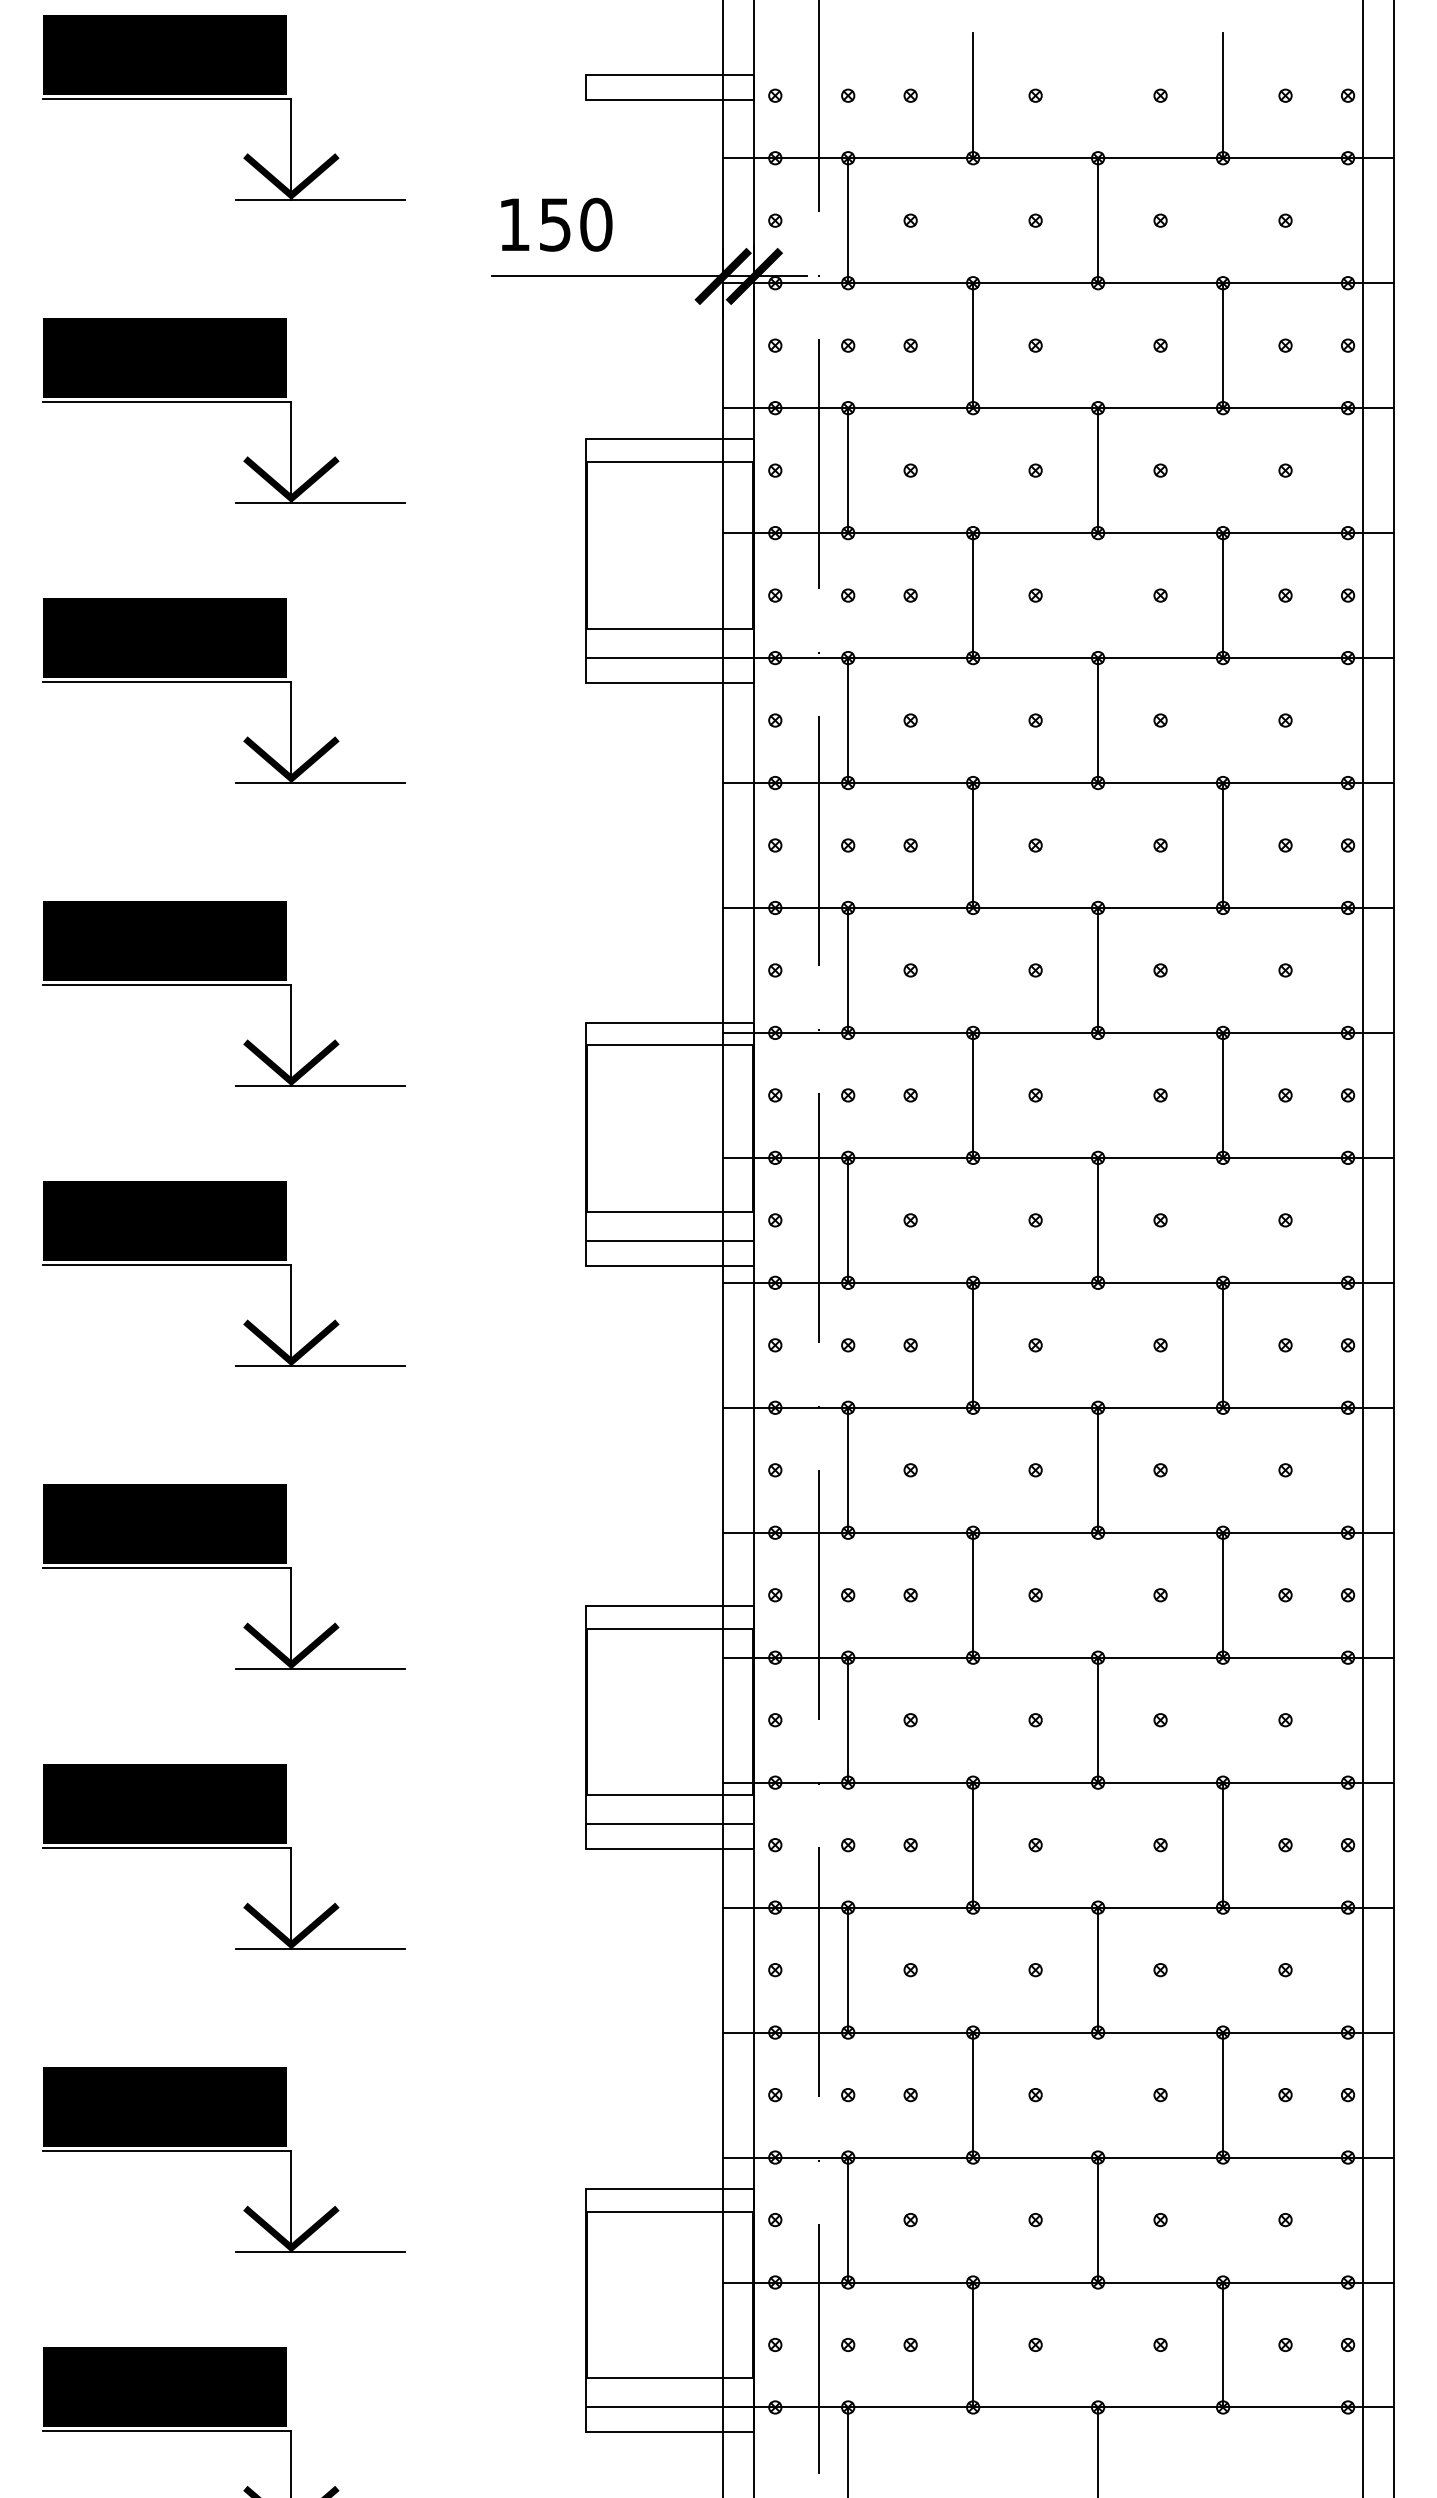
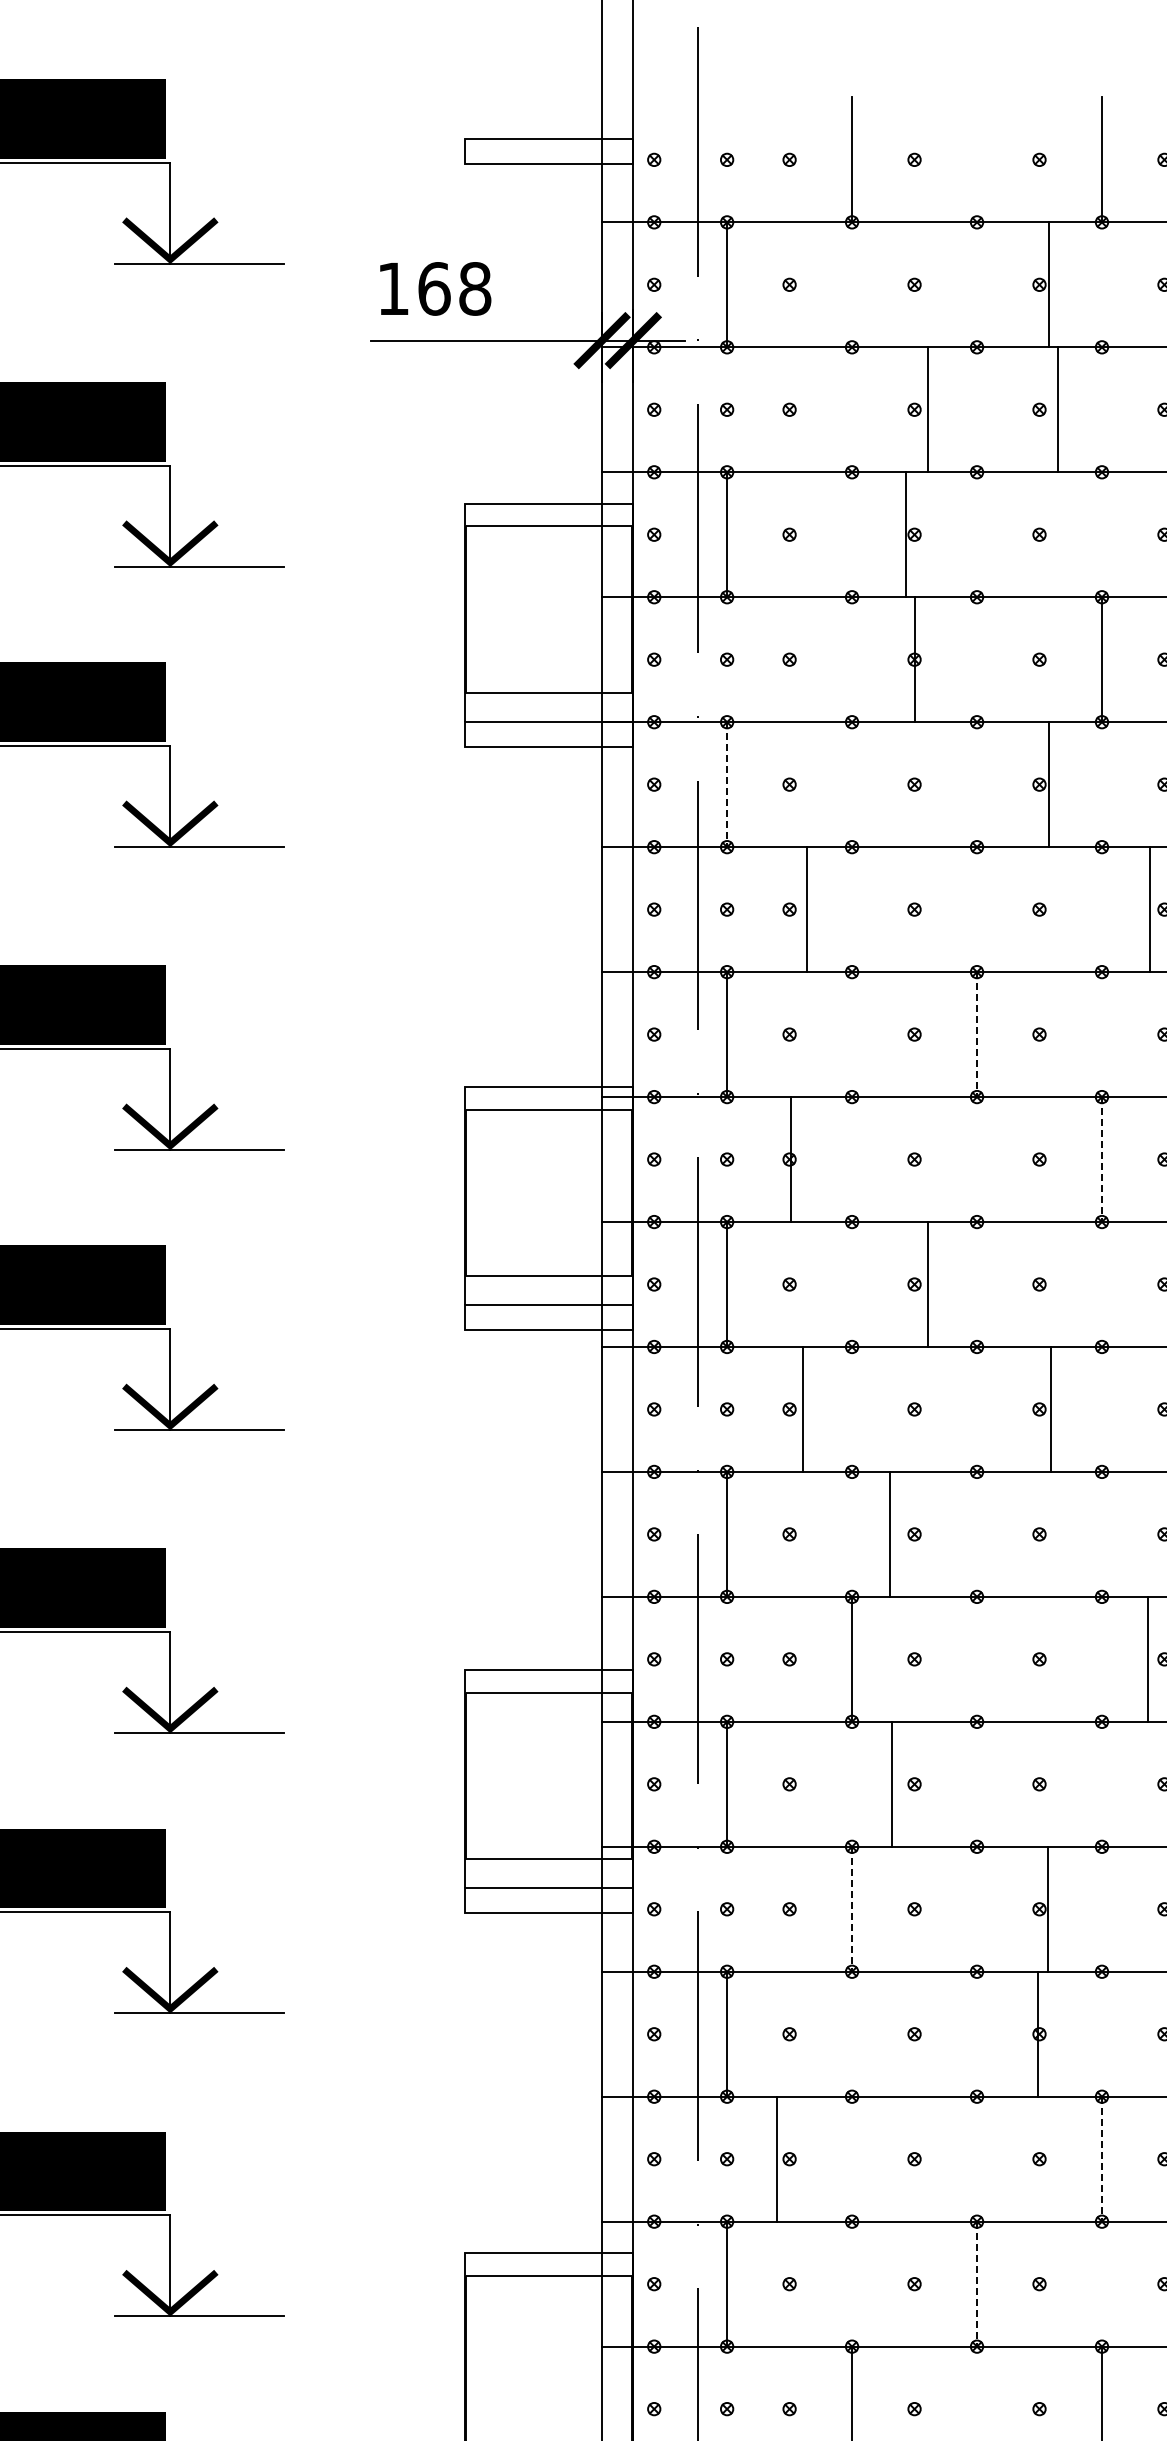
line: (1098, 220) -> (1049, 284), moved
text: (575, 224) -> (454, 288), 150 -> 168
line: (973, 345) -> (928, 409), moved
line: (1223, 345) -> (1058, 409), moved
line: (1098, 470) -> (906, 534), moved
line: (973, 595) -> (915, 659), moved
line: (1098, 720) -> (1049, 784), moved
line: (848, 721) -> (727, 785), solid -> dashed
line: (973, 845) -> (807, 909), moved
line: (1223, 845) -> (1150, 909), moved
line: (1098, 970) -> (977, 1034), solid -> dashed
line: (973, 1094) -> (791, 1158), moved
line: (1223, 1095) -> (1102, 1159), solid -> dashed
line: (1098, 1219) -> (928, 1283), moved
line: (973, 1344) -> (803, 1408), moved
line: (1223, 1344) -> (1051, 1408), moved
line: (1098, 1469) -> (890, 1533), moved
line: (1223, 1594) -> (1148, 1658), moved
line: (1098, 1719) -> (892, 1783), moved
line: (1223, 1844) -> (1048, 1908), moved
line: (973, 1845) -> (852, 1909), solid -> dashed
line: (1098, 1969) -> (1038, 2033), moved
line: (973, 2094) -> (777, 2158), moved
line: (1223, 2095) -> (1102, 2159), solid -> dashed
line: (1098, 2220) -> (977, 2284), solid -> dashed

